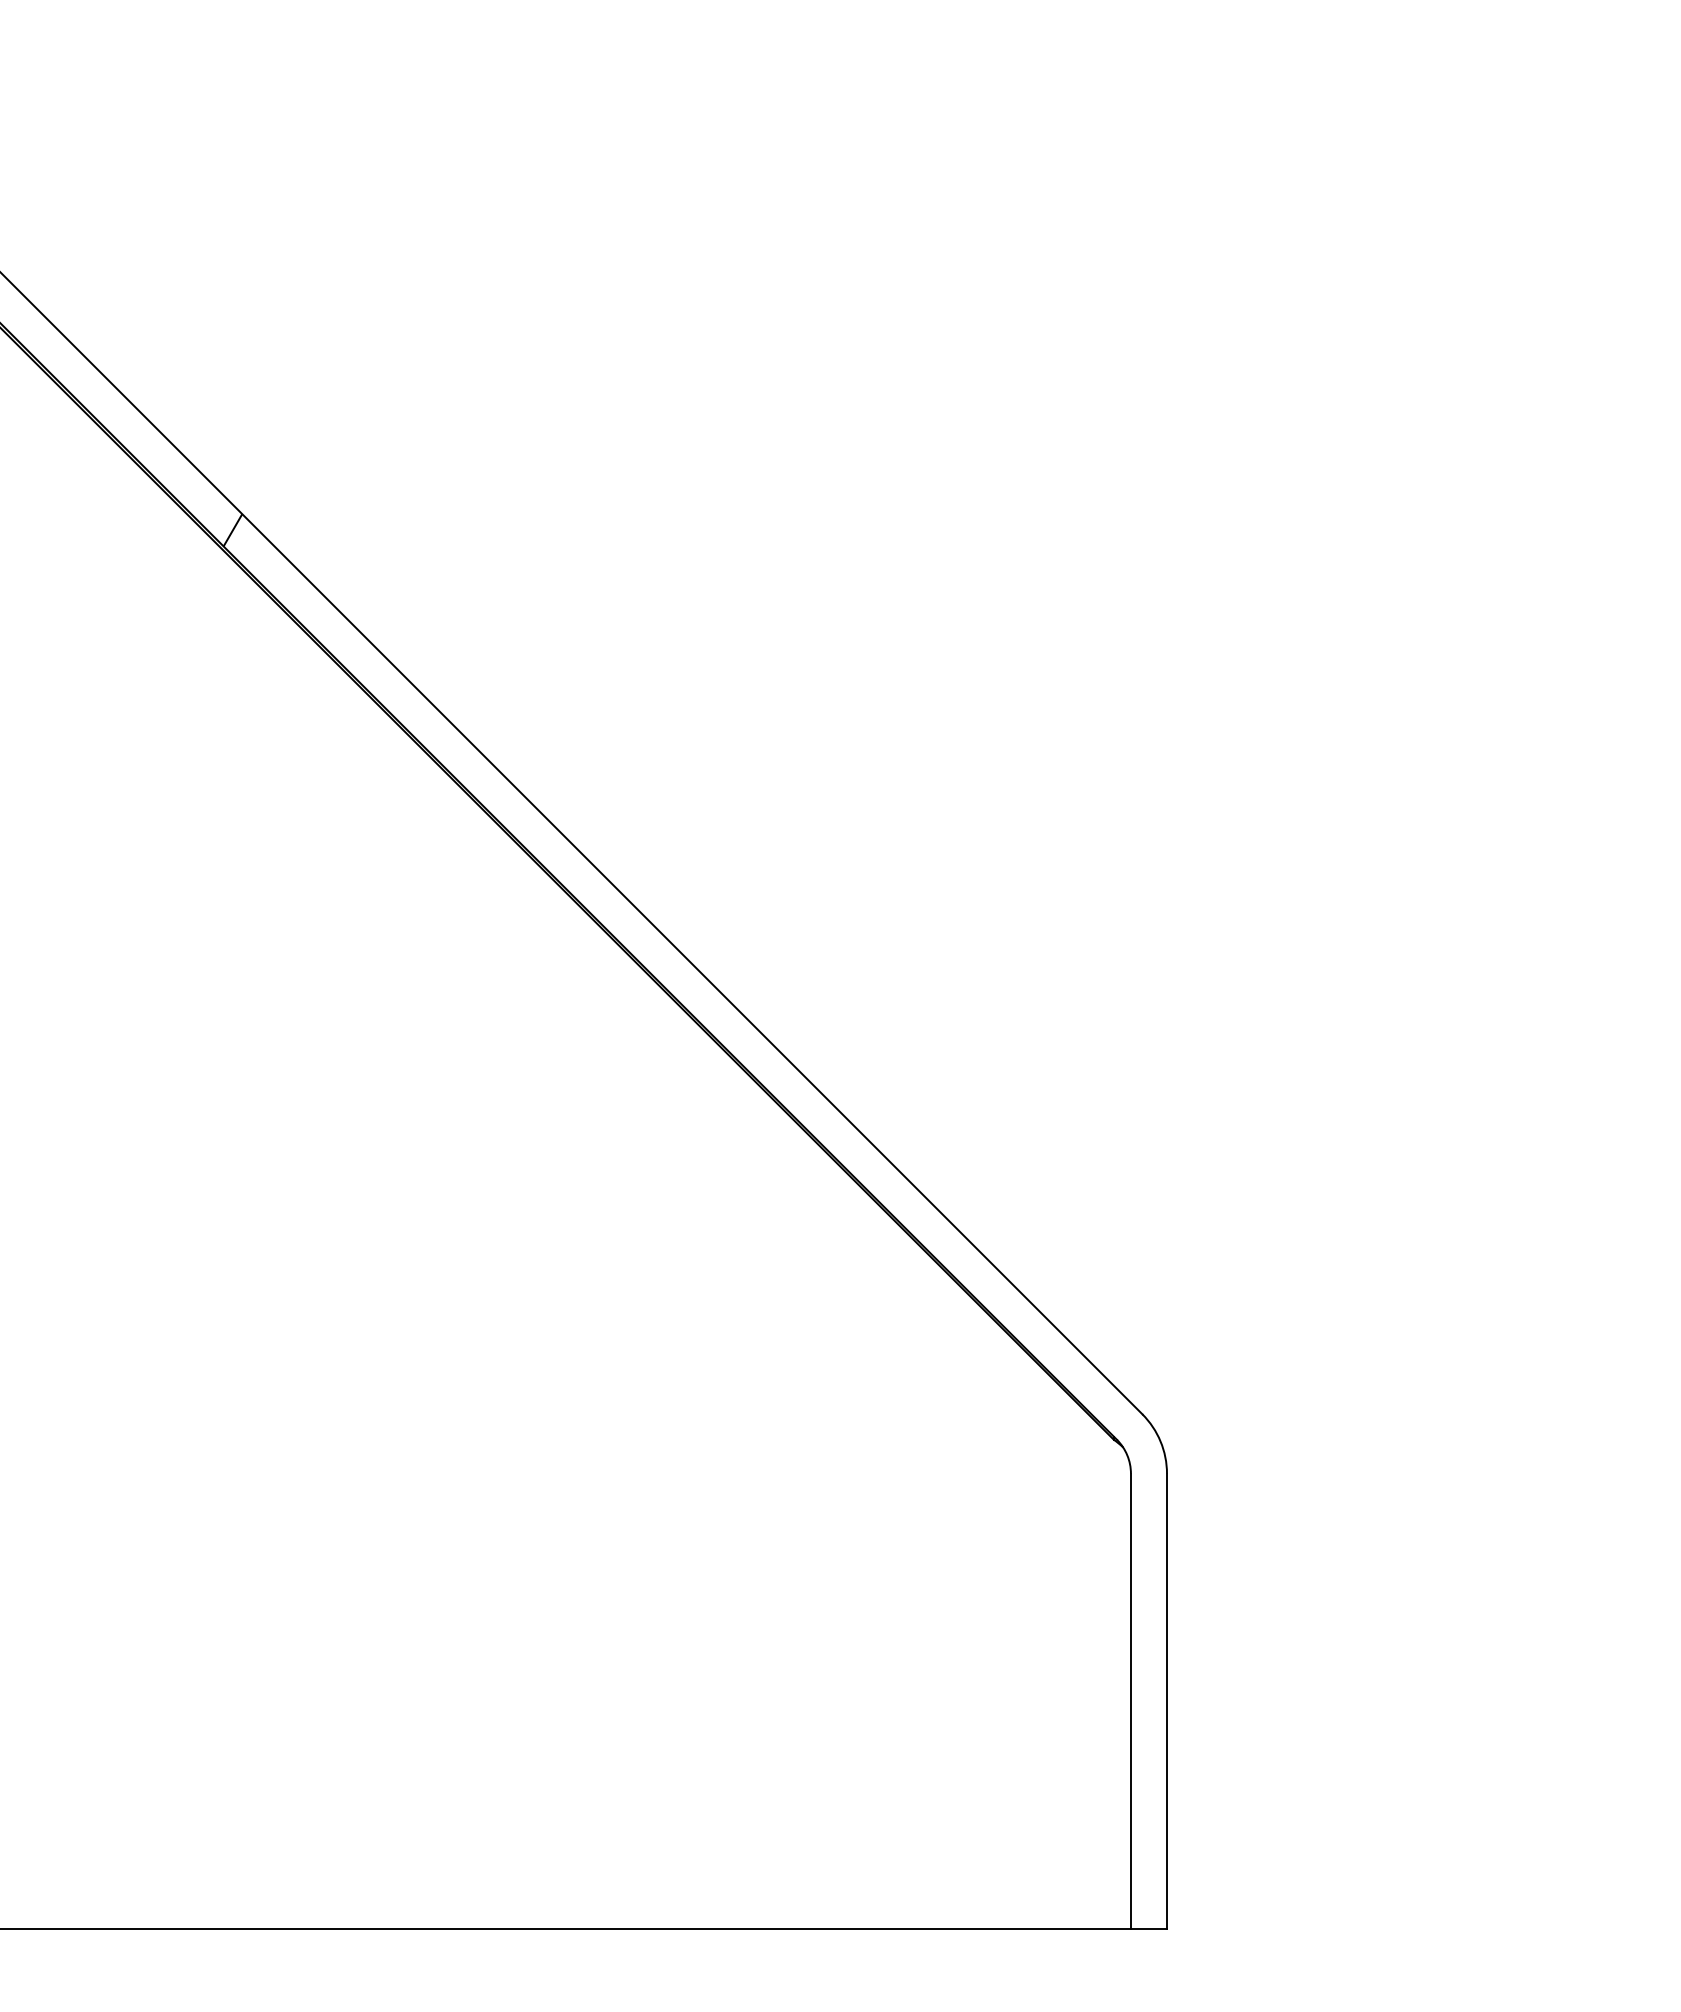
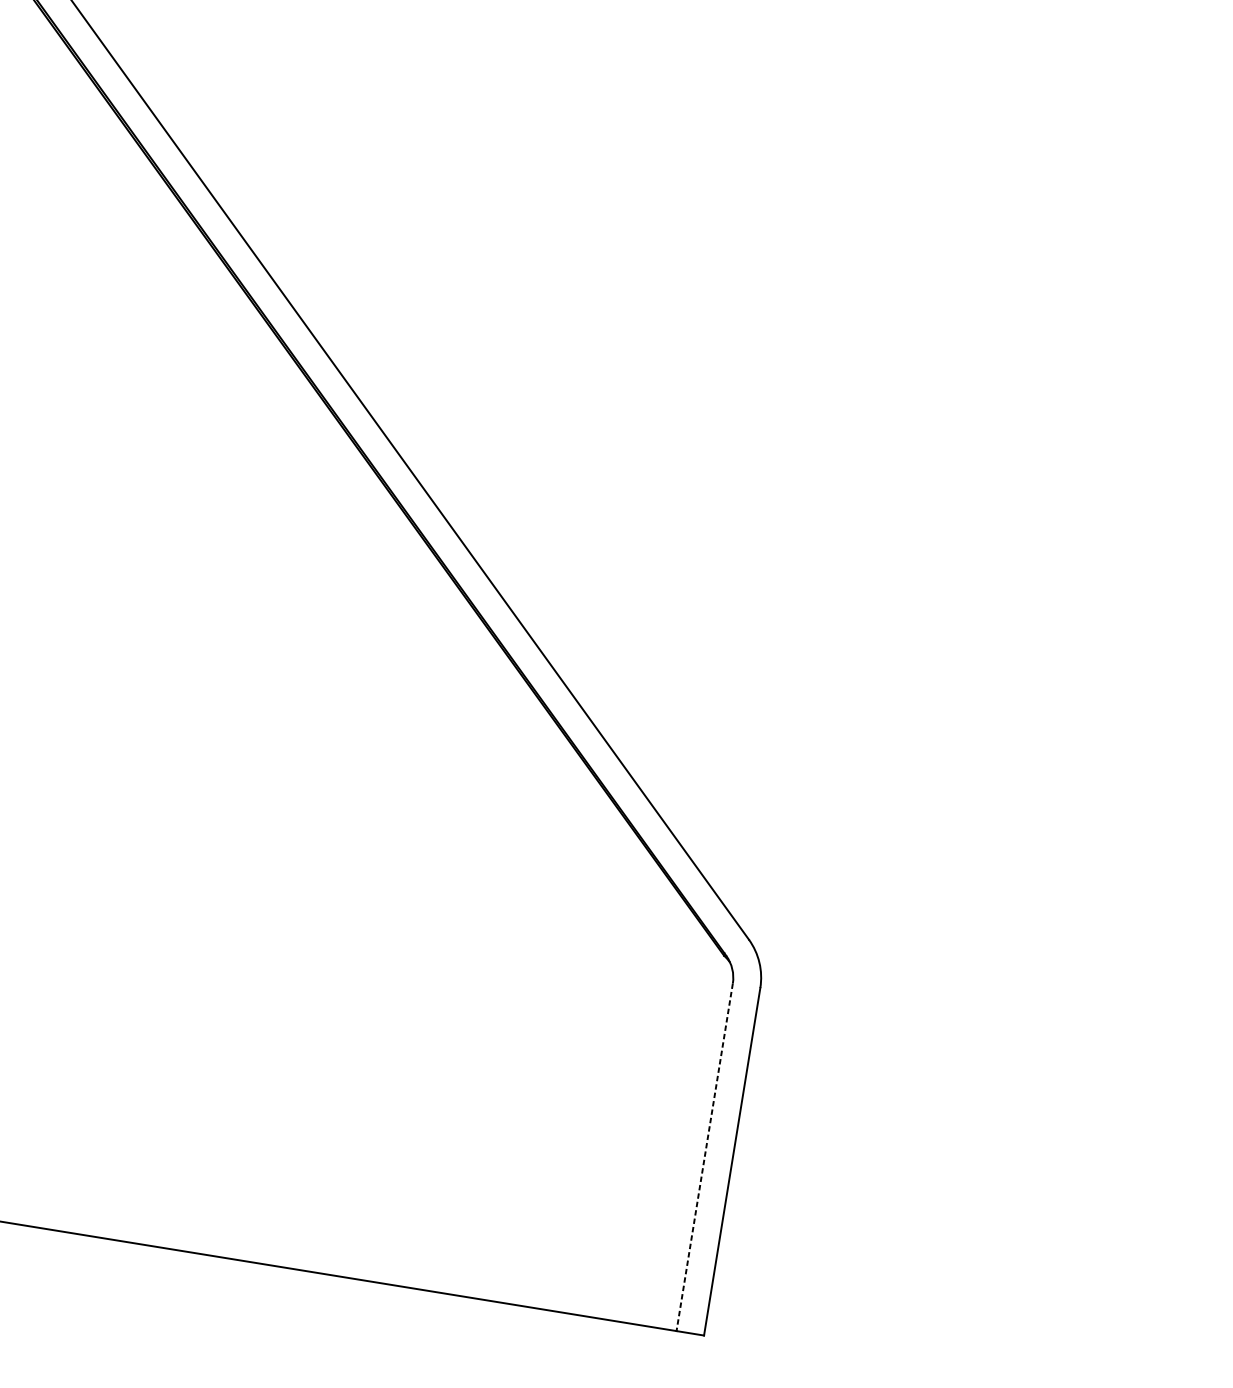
hatch: (232, 530) -> (163, 152), removed
line: (1130, 1701) -> (704, 1157), solid -> dashed

